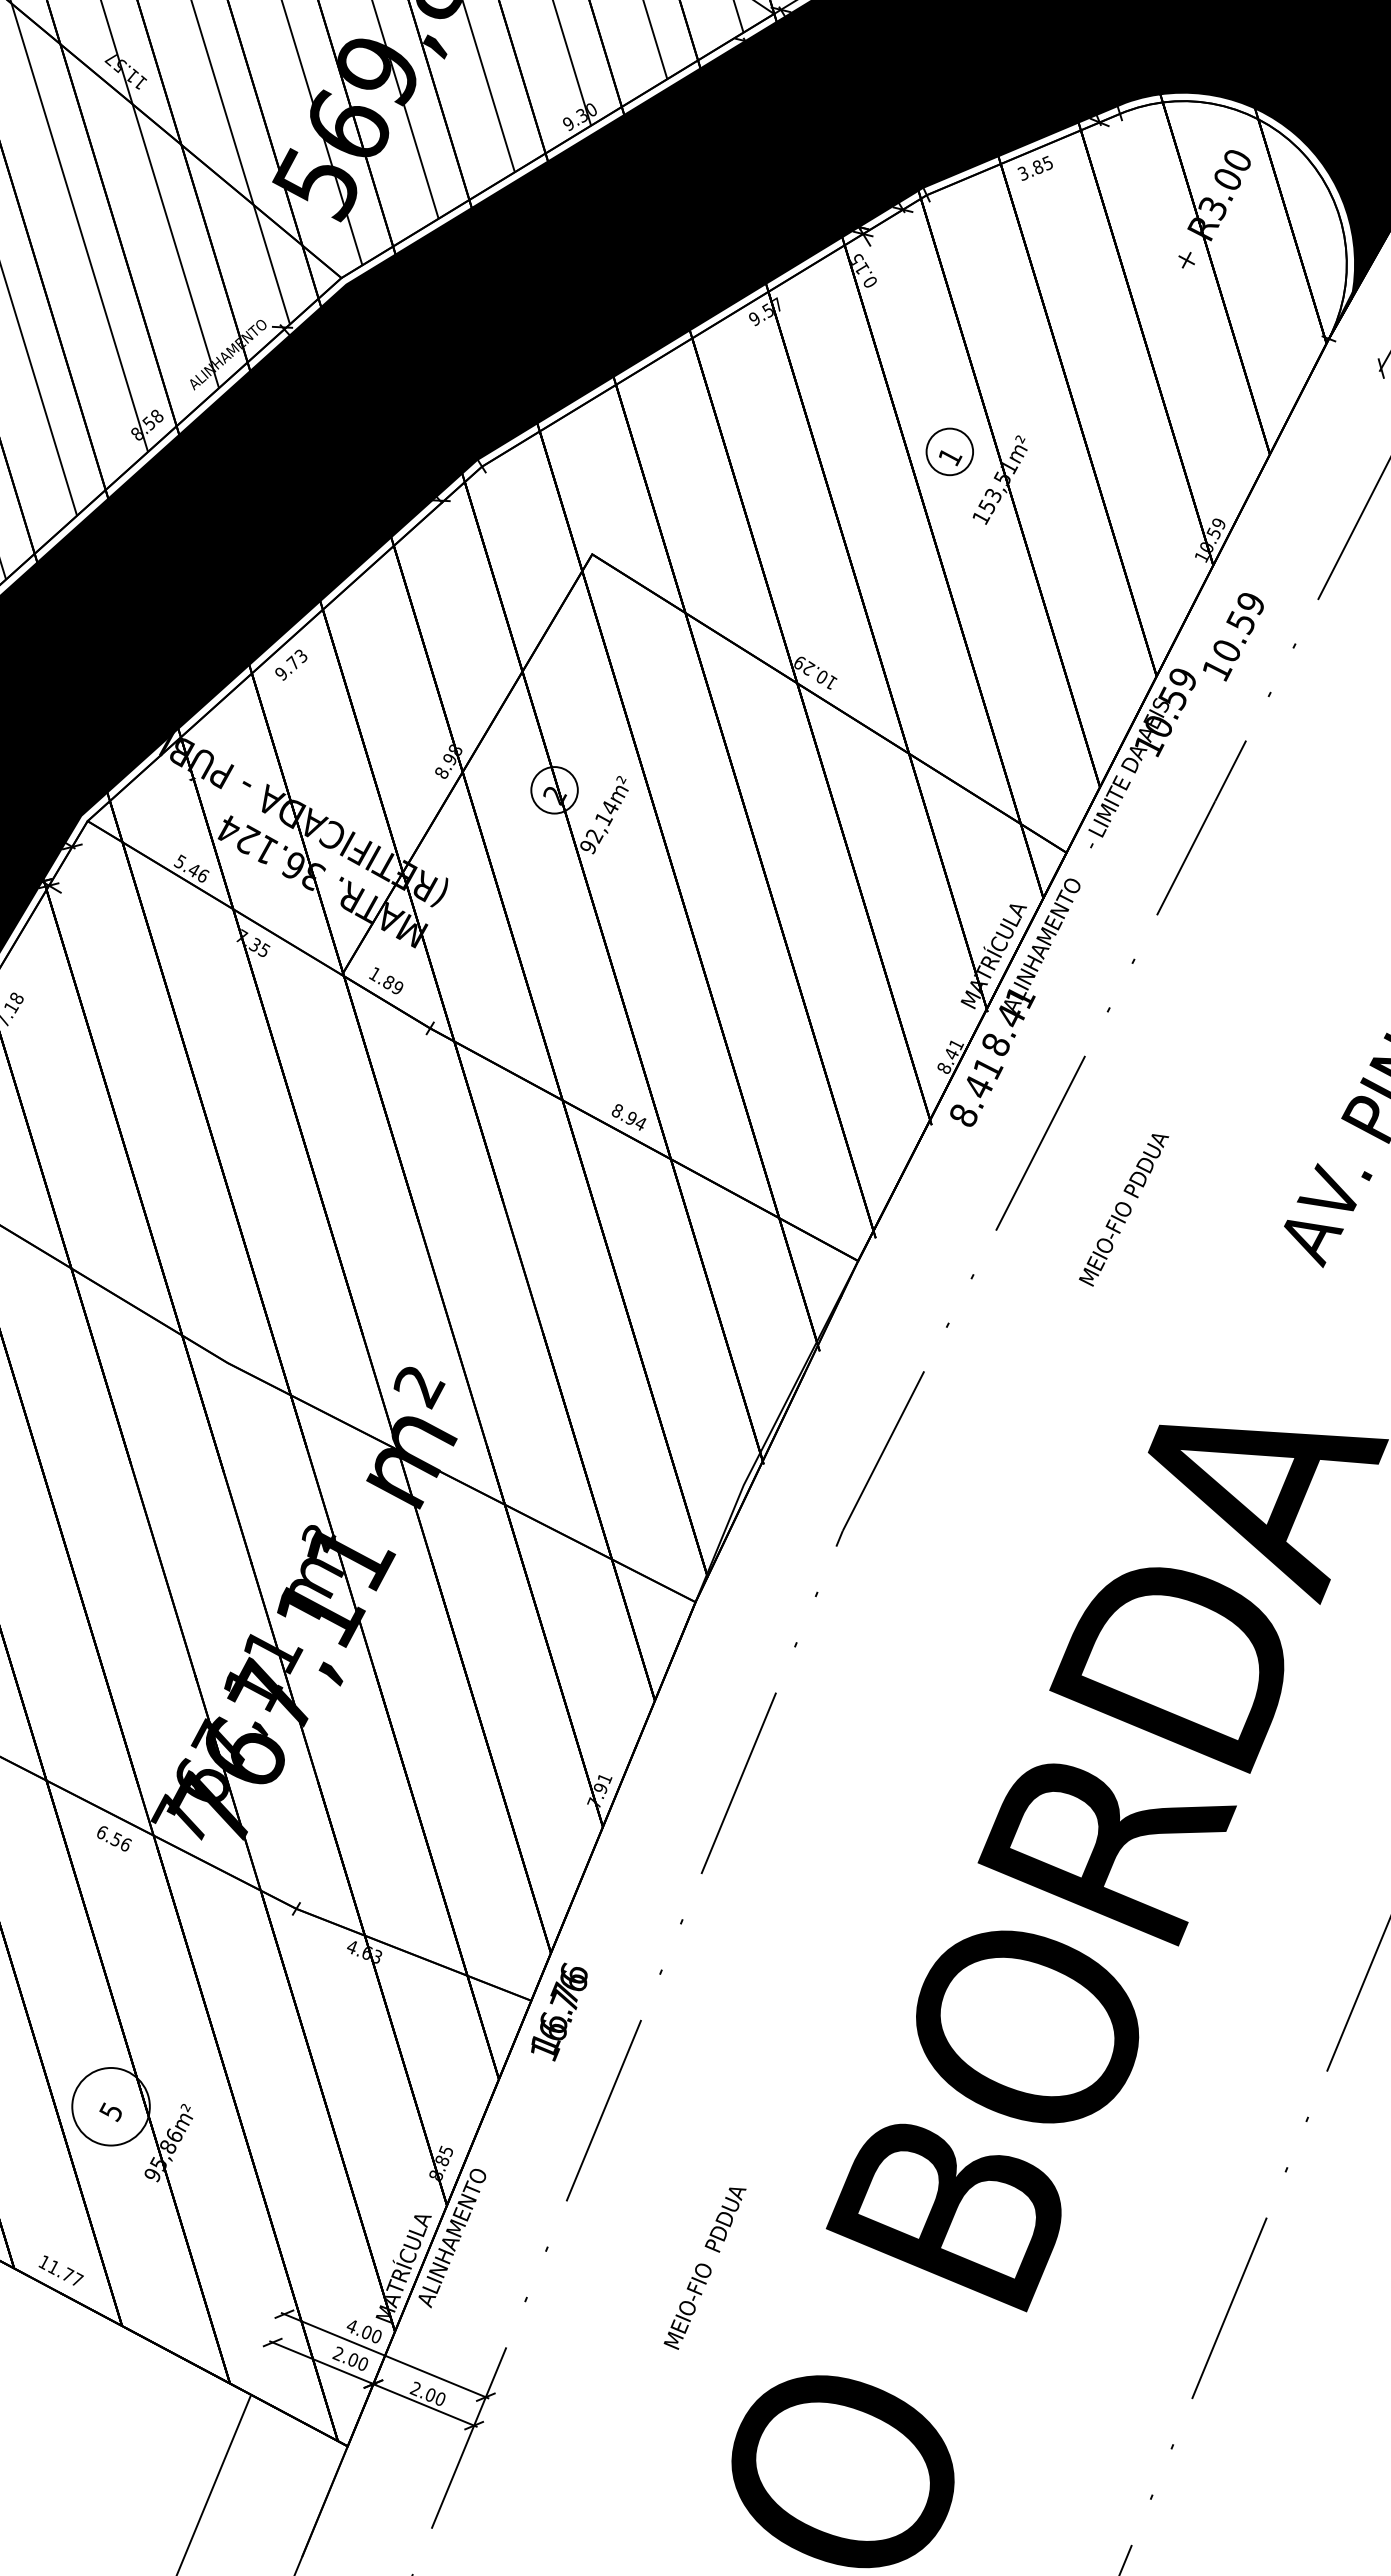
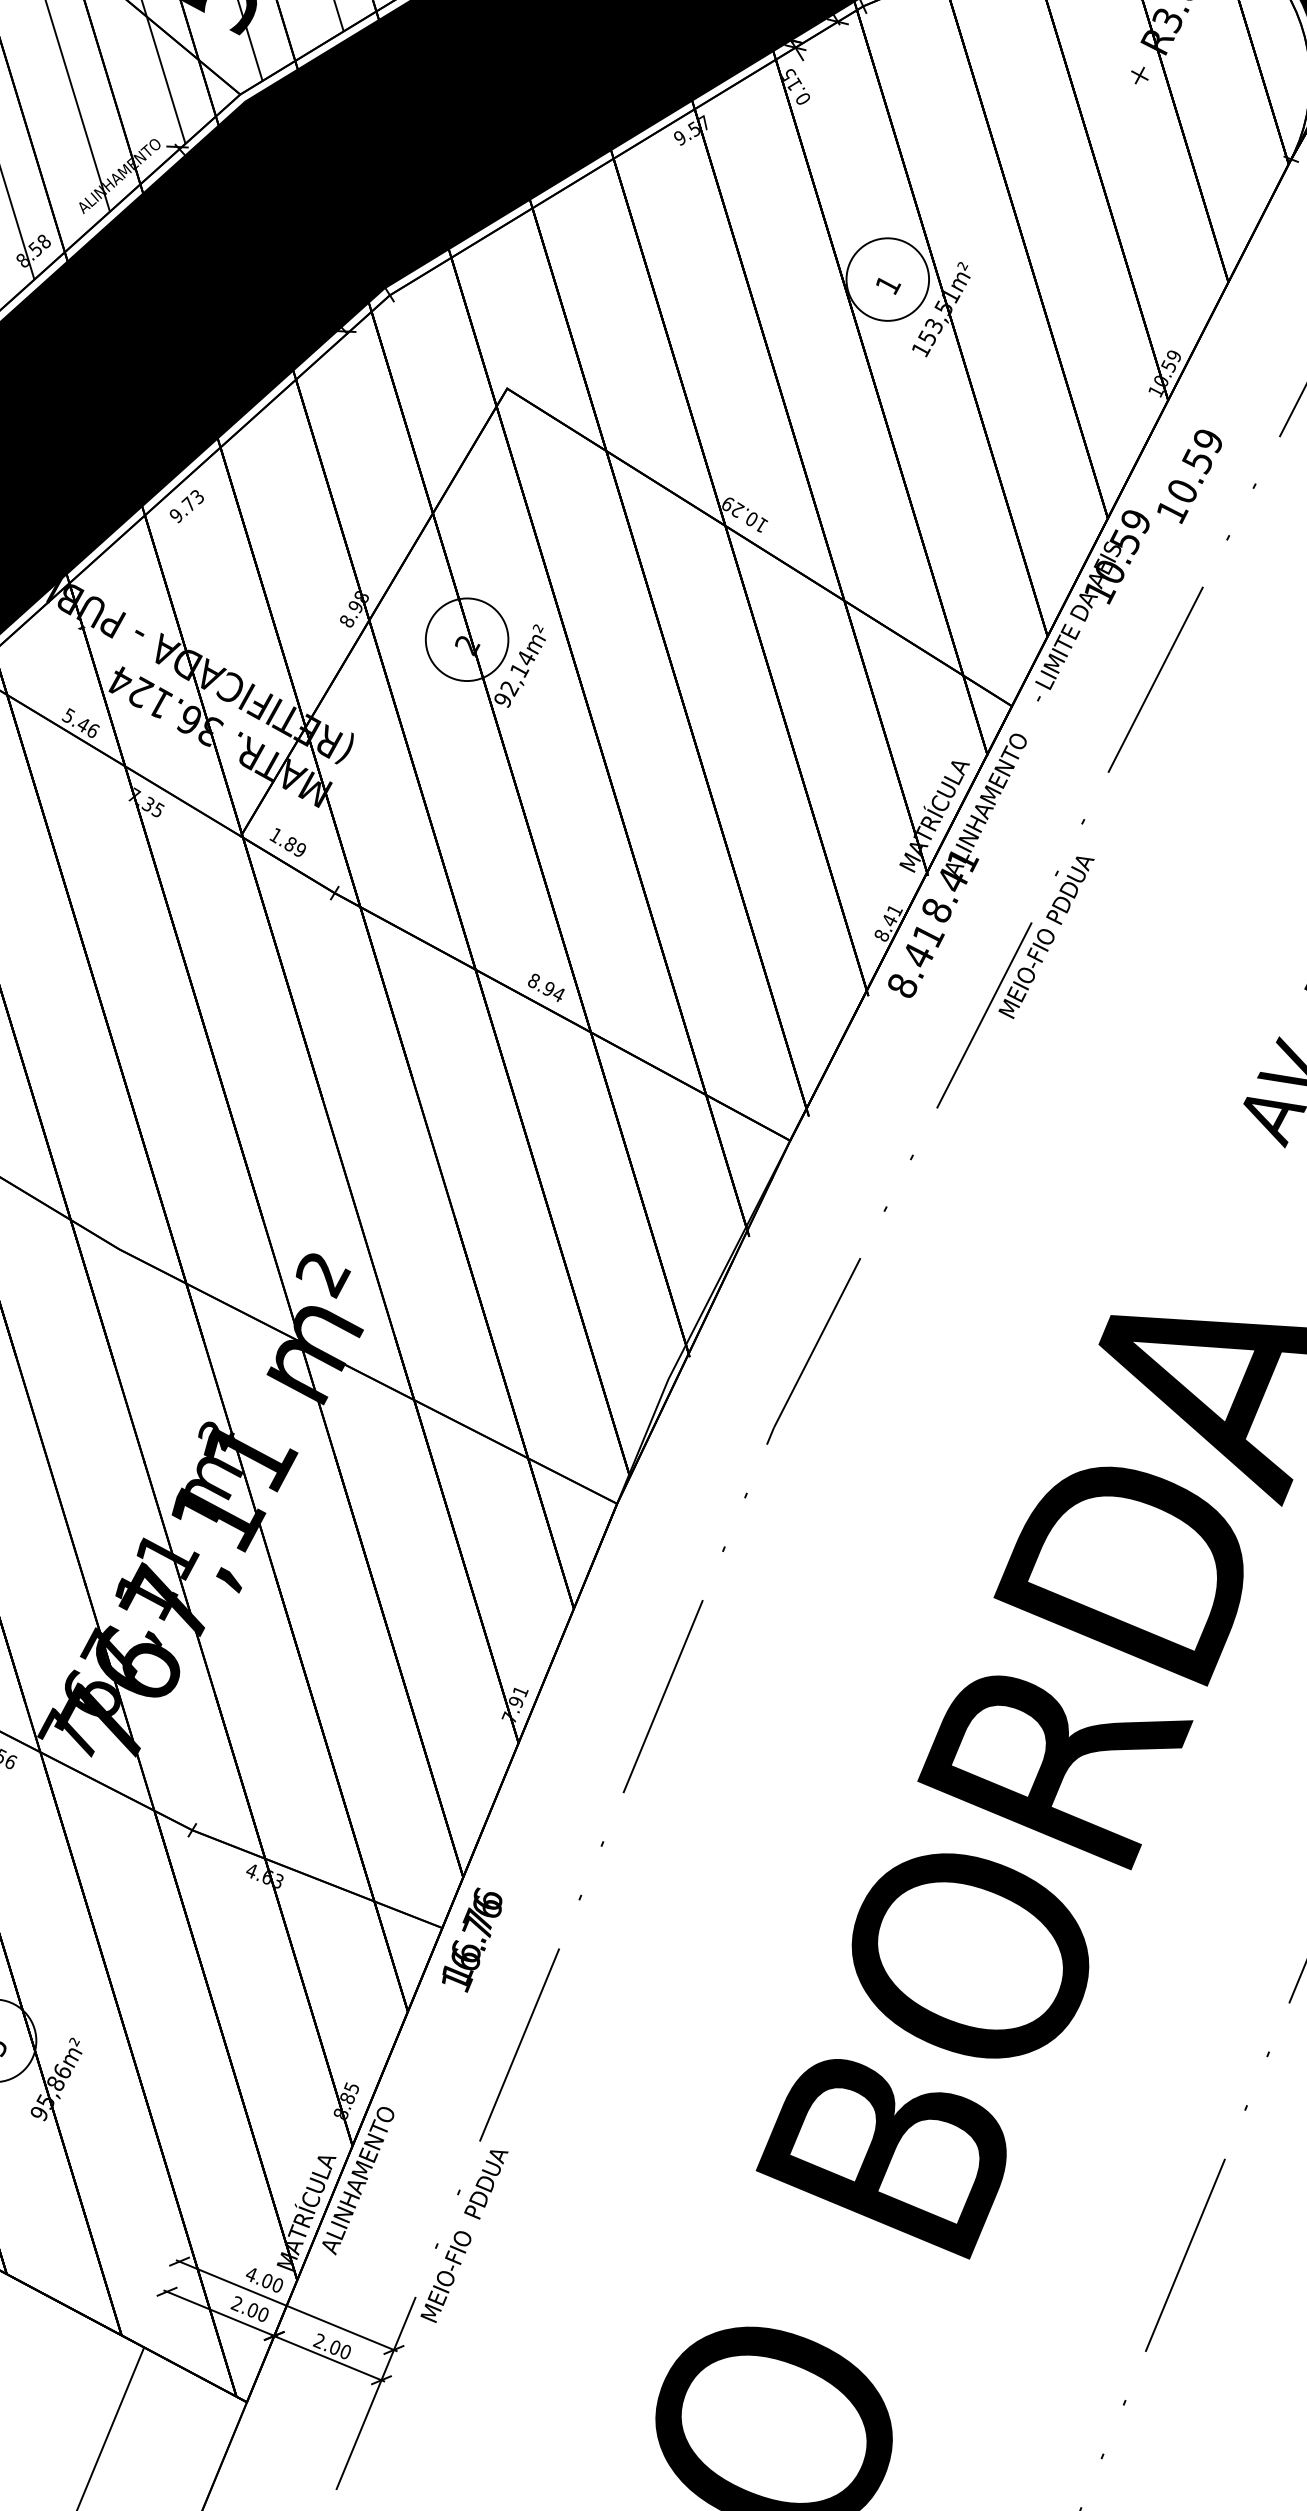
circle: (949, 451) -> (887, 279), size x1.67
circle: (554, 790) -> (467, 639), size x1.67
text: (1124, 1210) -> (1047, 937), moved
text: (704, 2268) -> (463, 2236), moved

